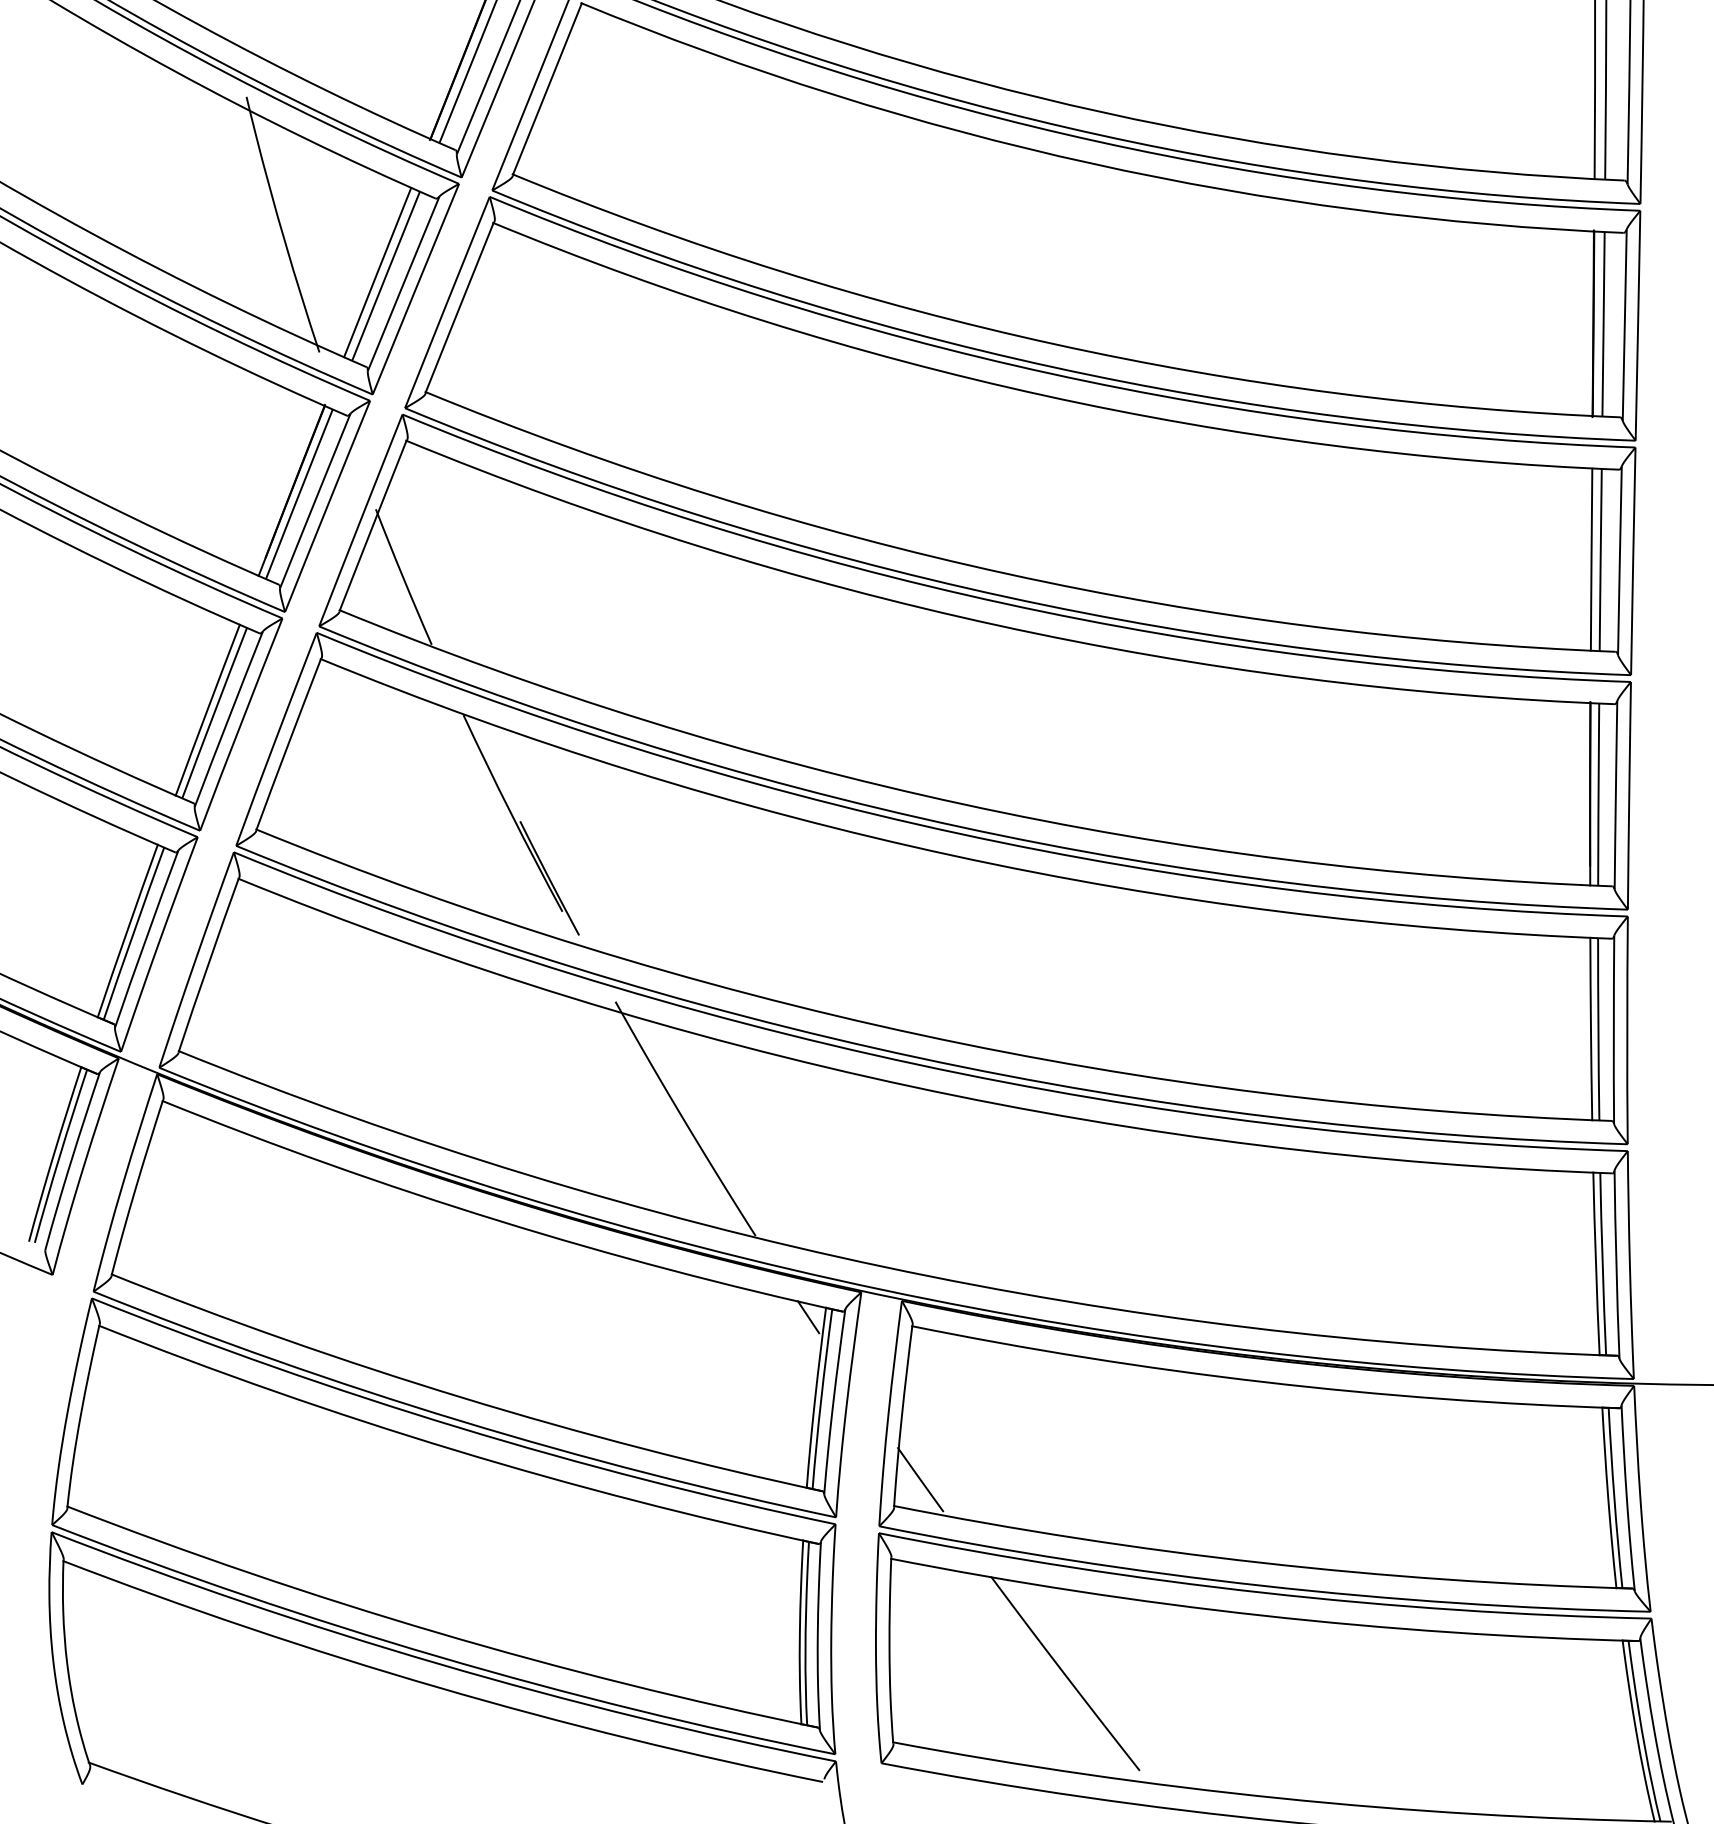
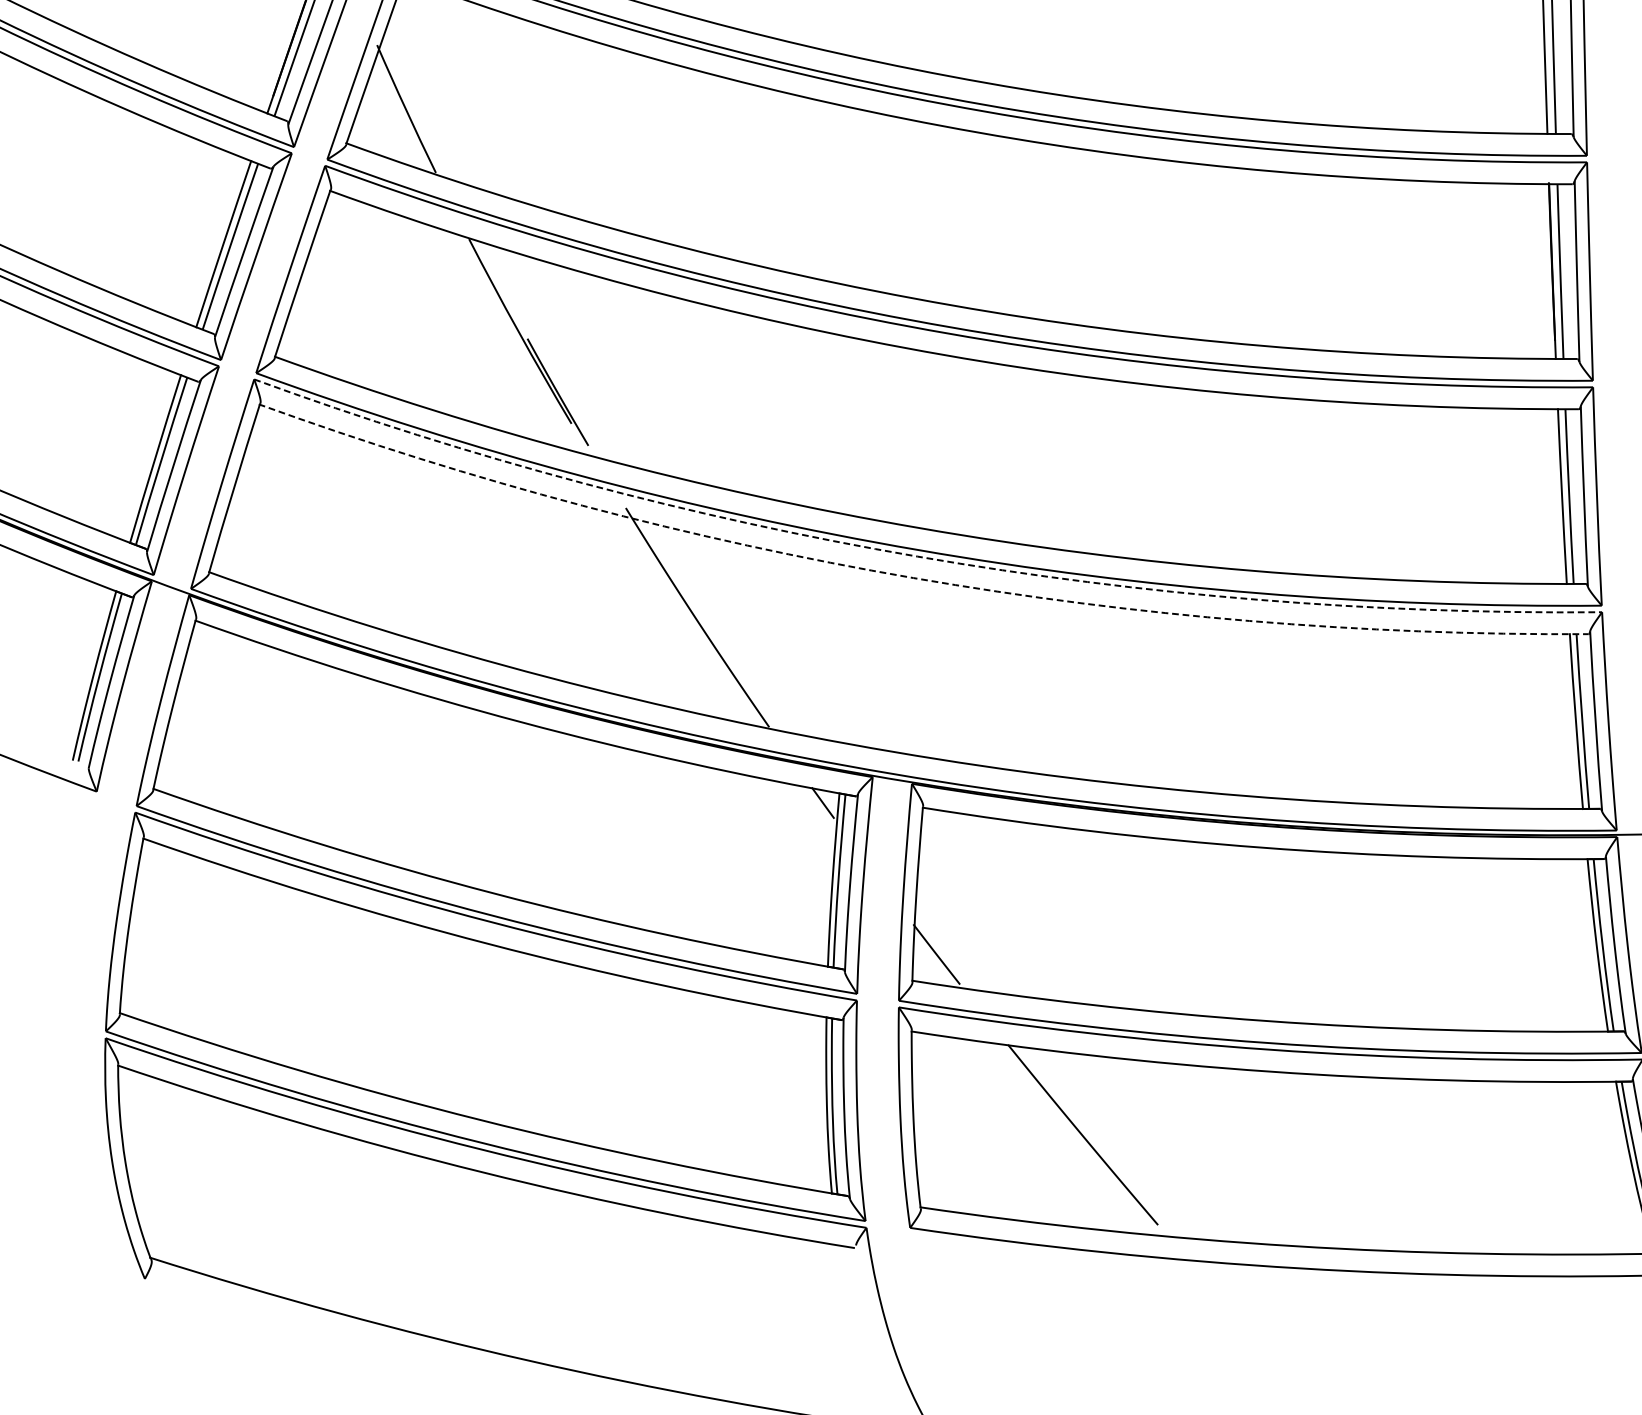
arc: (917, 1064) -> (917, 556), solid -> dashed
arc: (912, 1086) -> (913, 577), solid -> dashed

